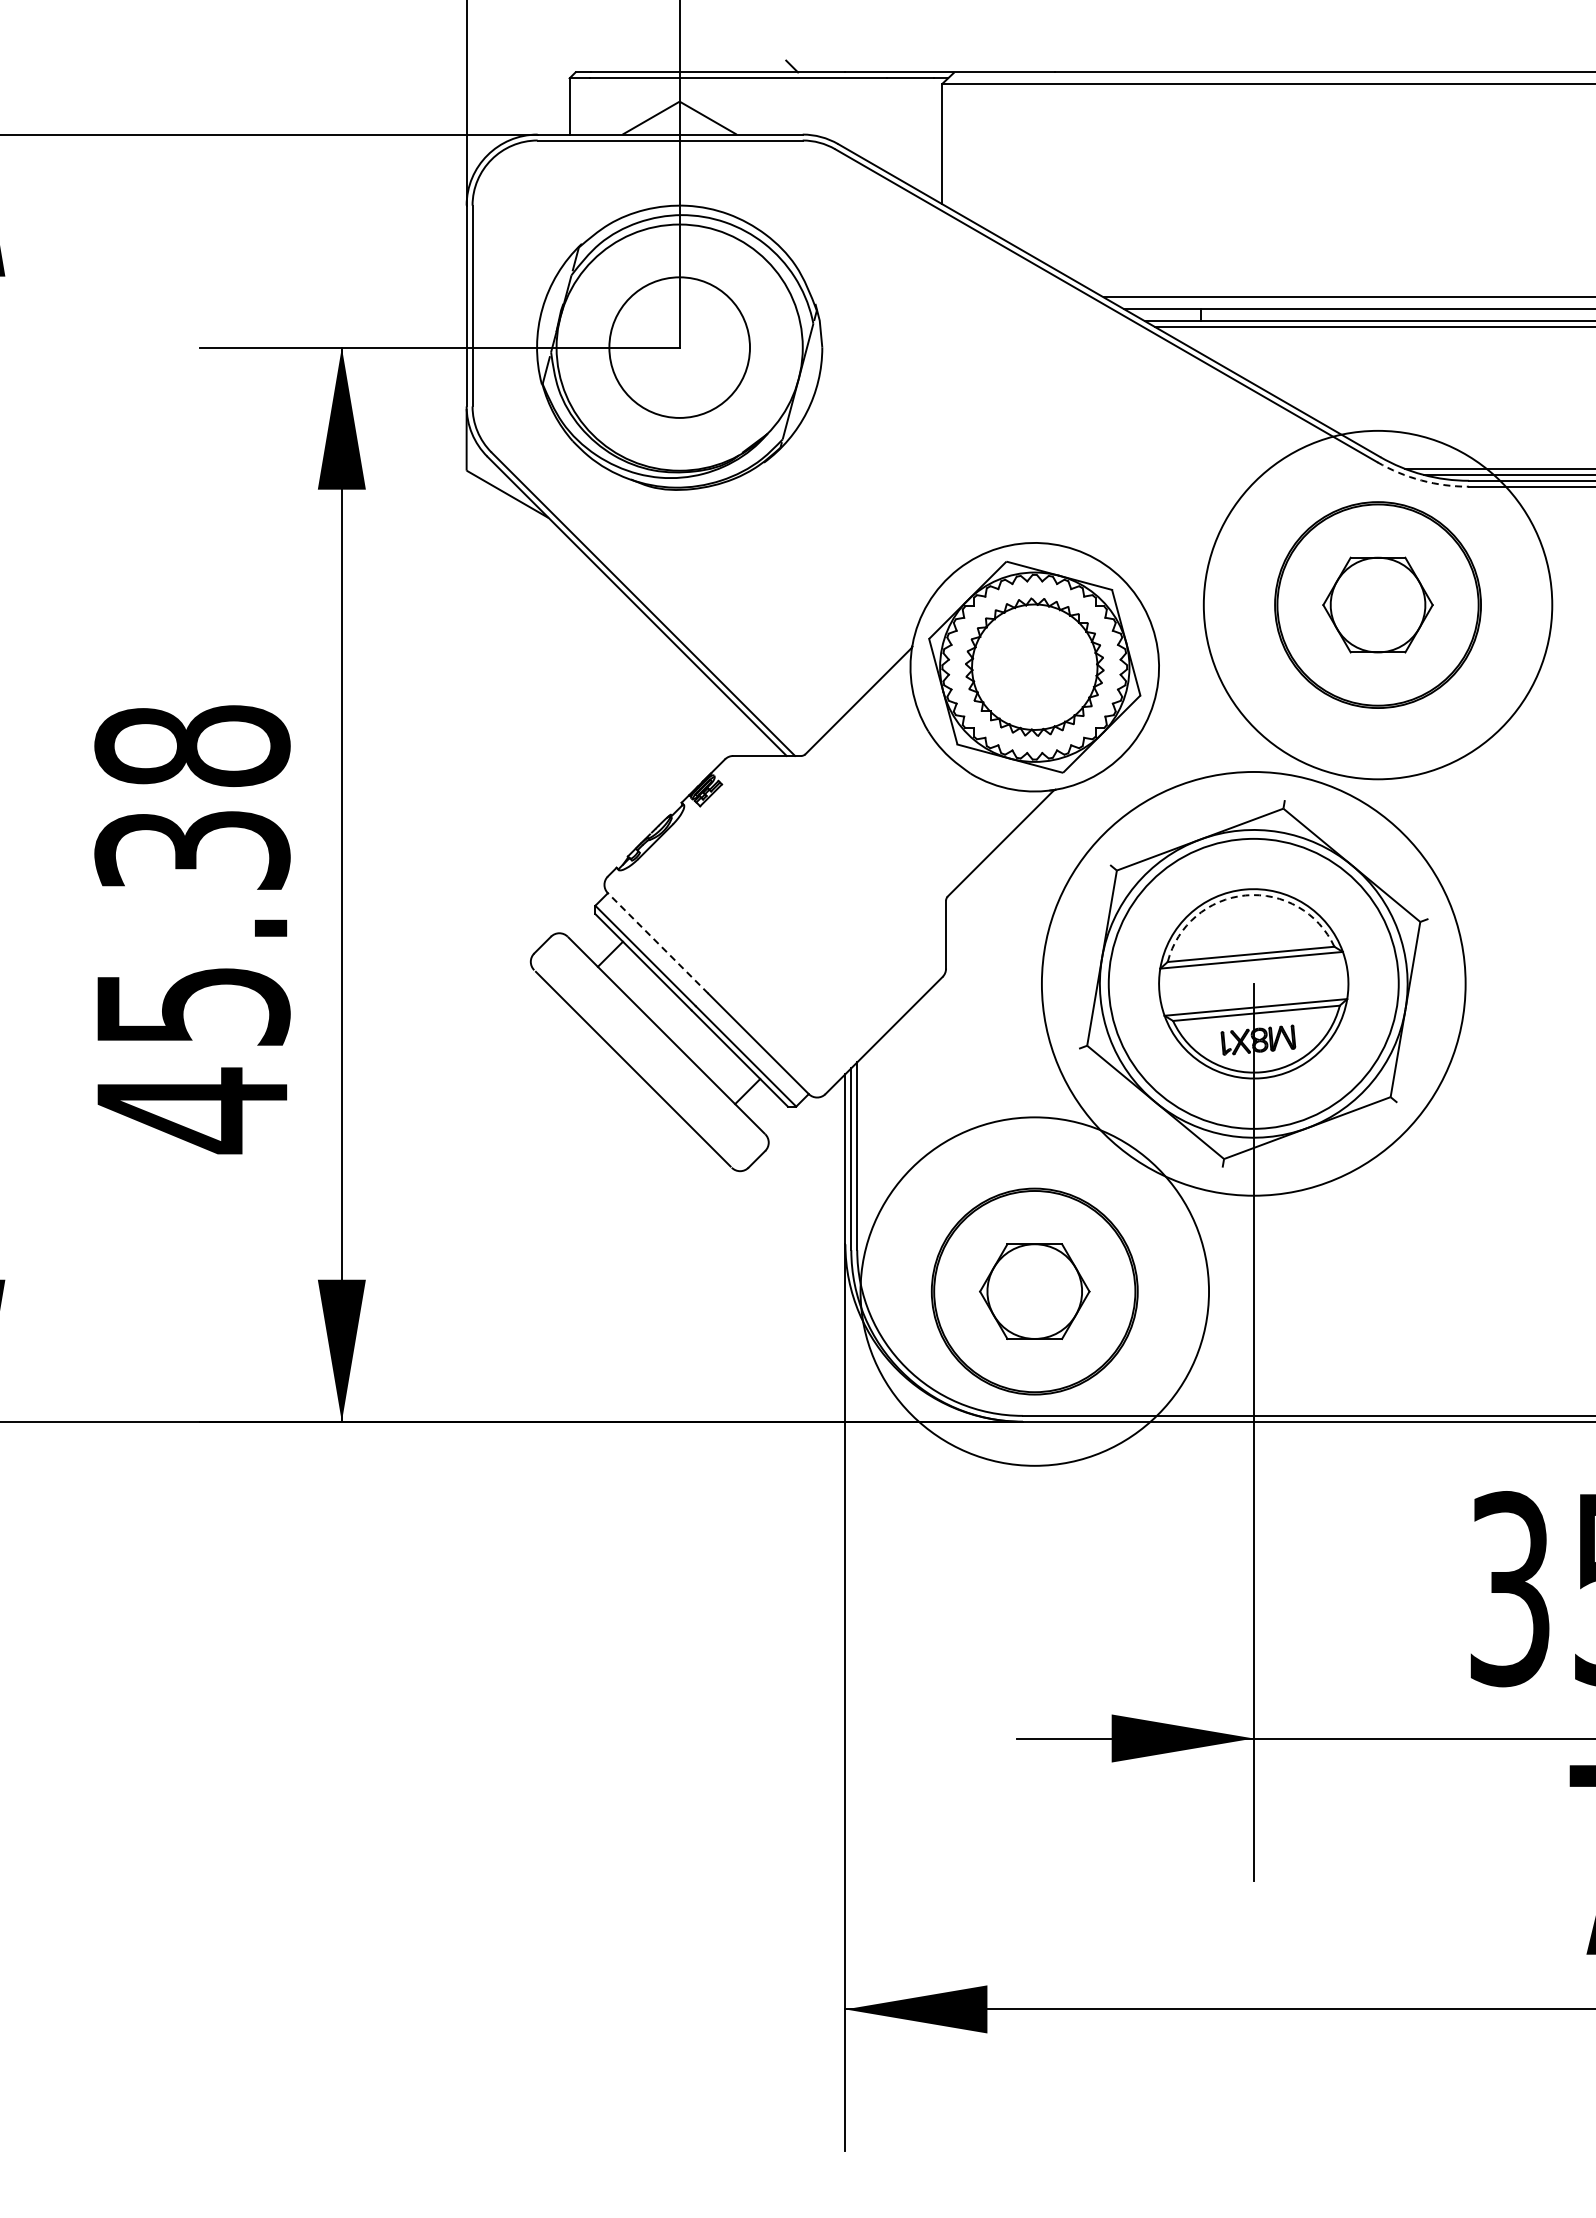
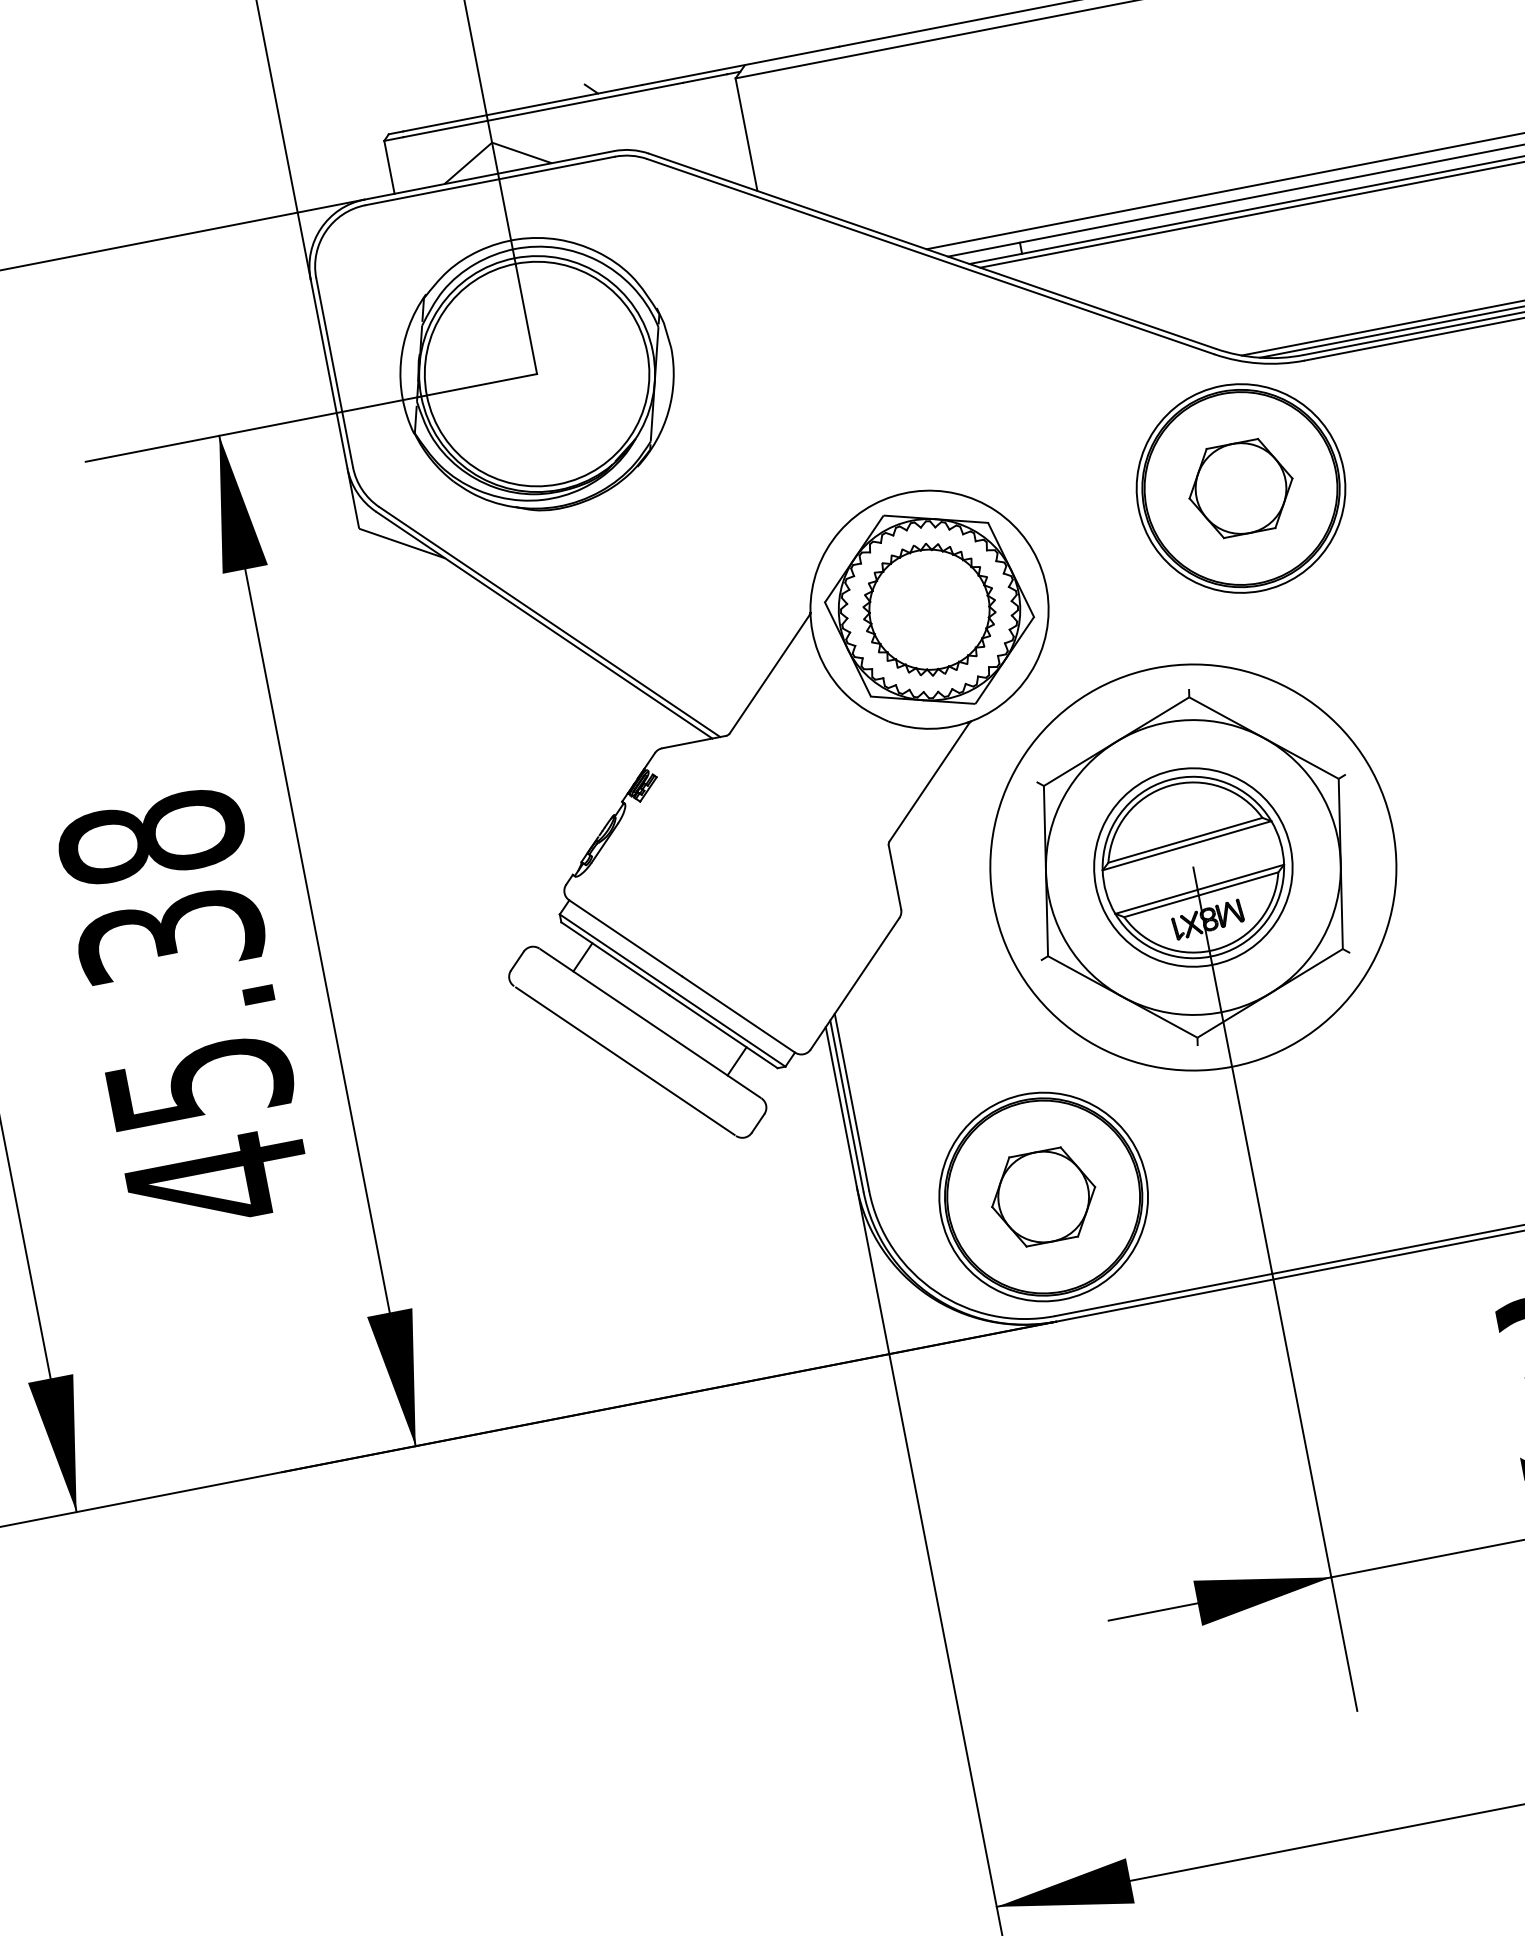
circle: (679, 347) -> (536, 373), size x1.67
arc: (1421, 480) -> (1259, 363), dashed -> solid
circle: (1377, 604) -> (1240, 488), size x0.62
arc: (1245, 895) -> (1169, 785), dashed -> solid
line: (657, 943) -> (625, 938), dashed -> solid
circle: (1253, 983) -> (1193, 867), size x0.71
circle: (1034, 1291) -> (1043, 1196), size x0.62

